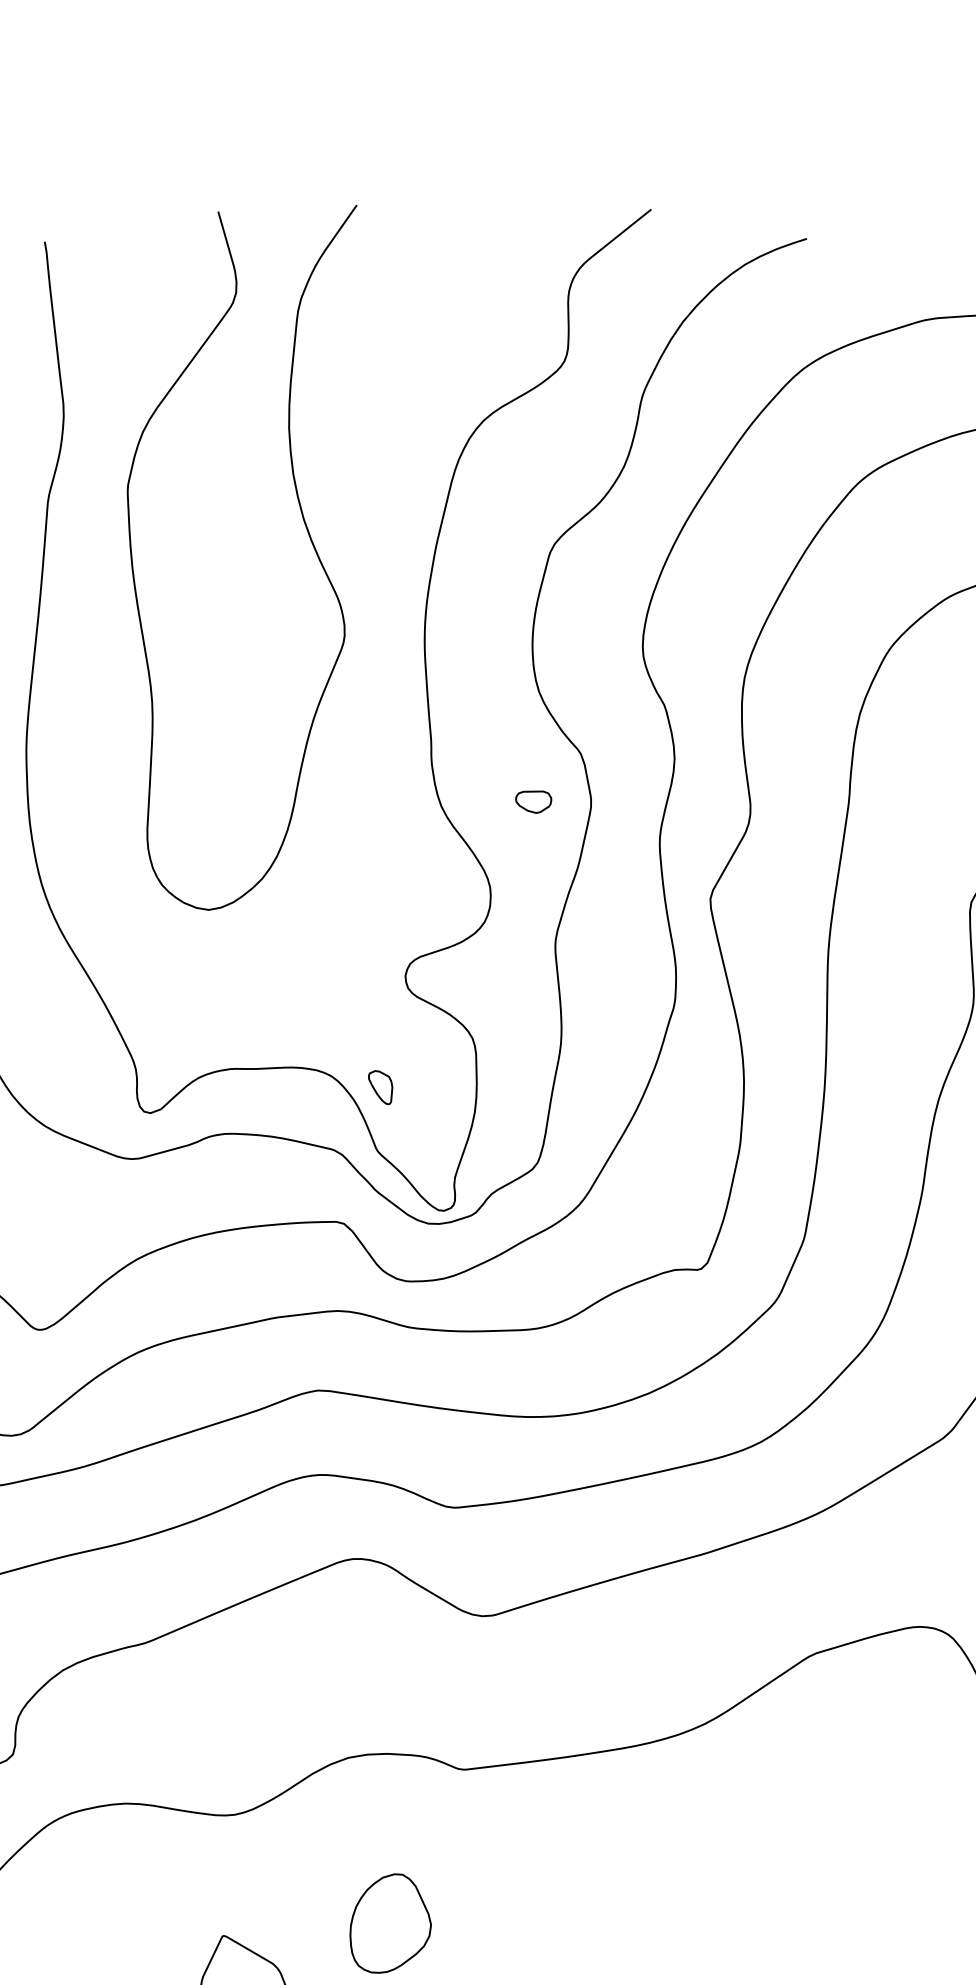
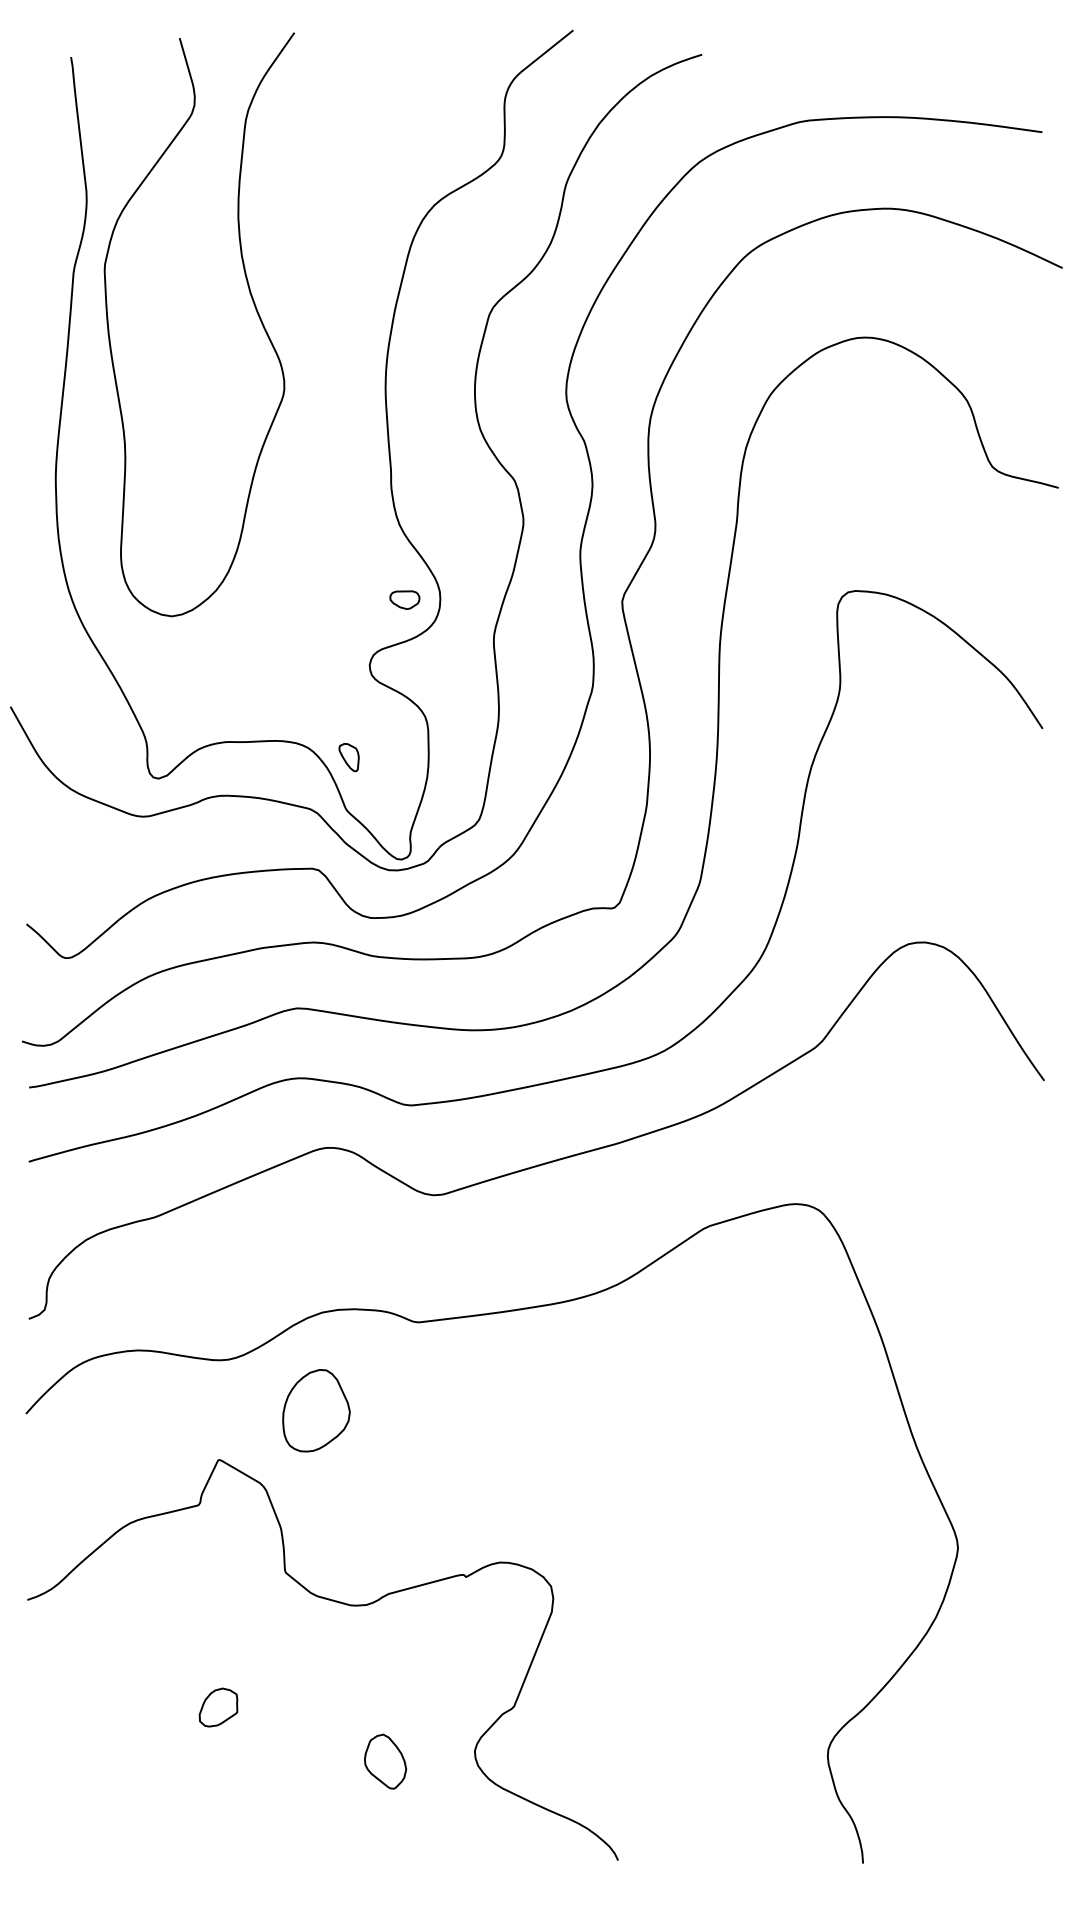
curve: (307, 533) -> (253, 304), moved
part: (533, 801) -> (404, 599), moved
part: (390, 1923) -> (316, 1410), moved

